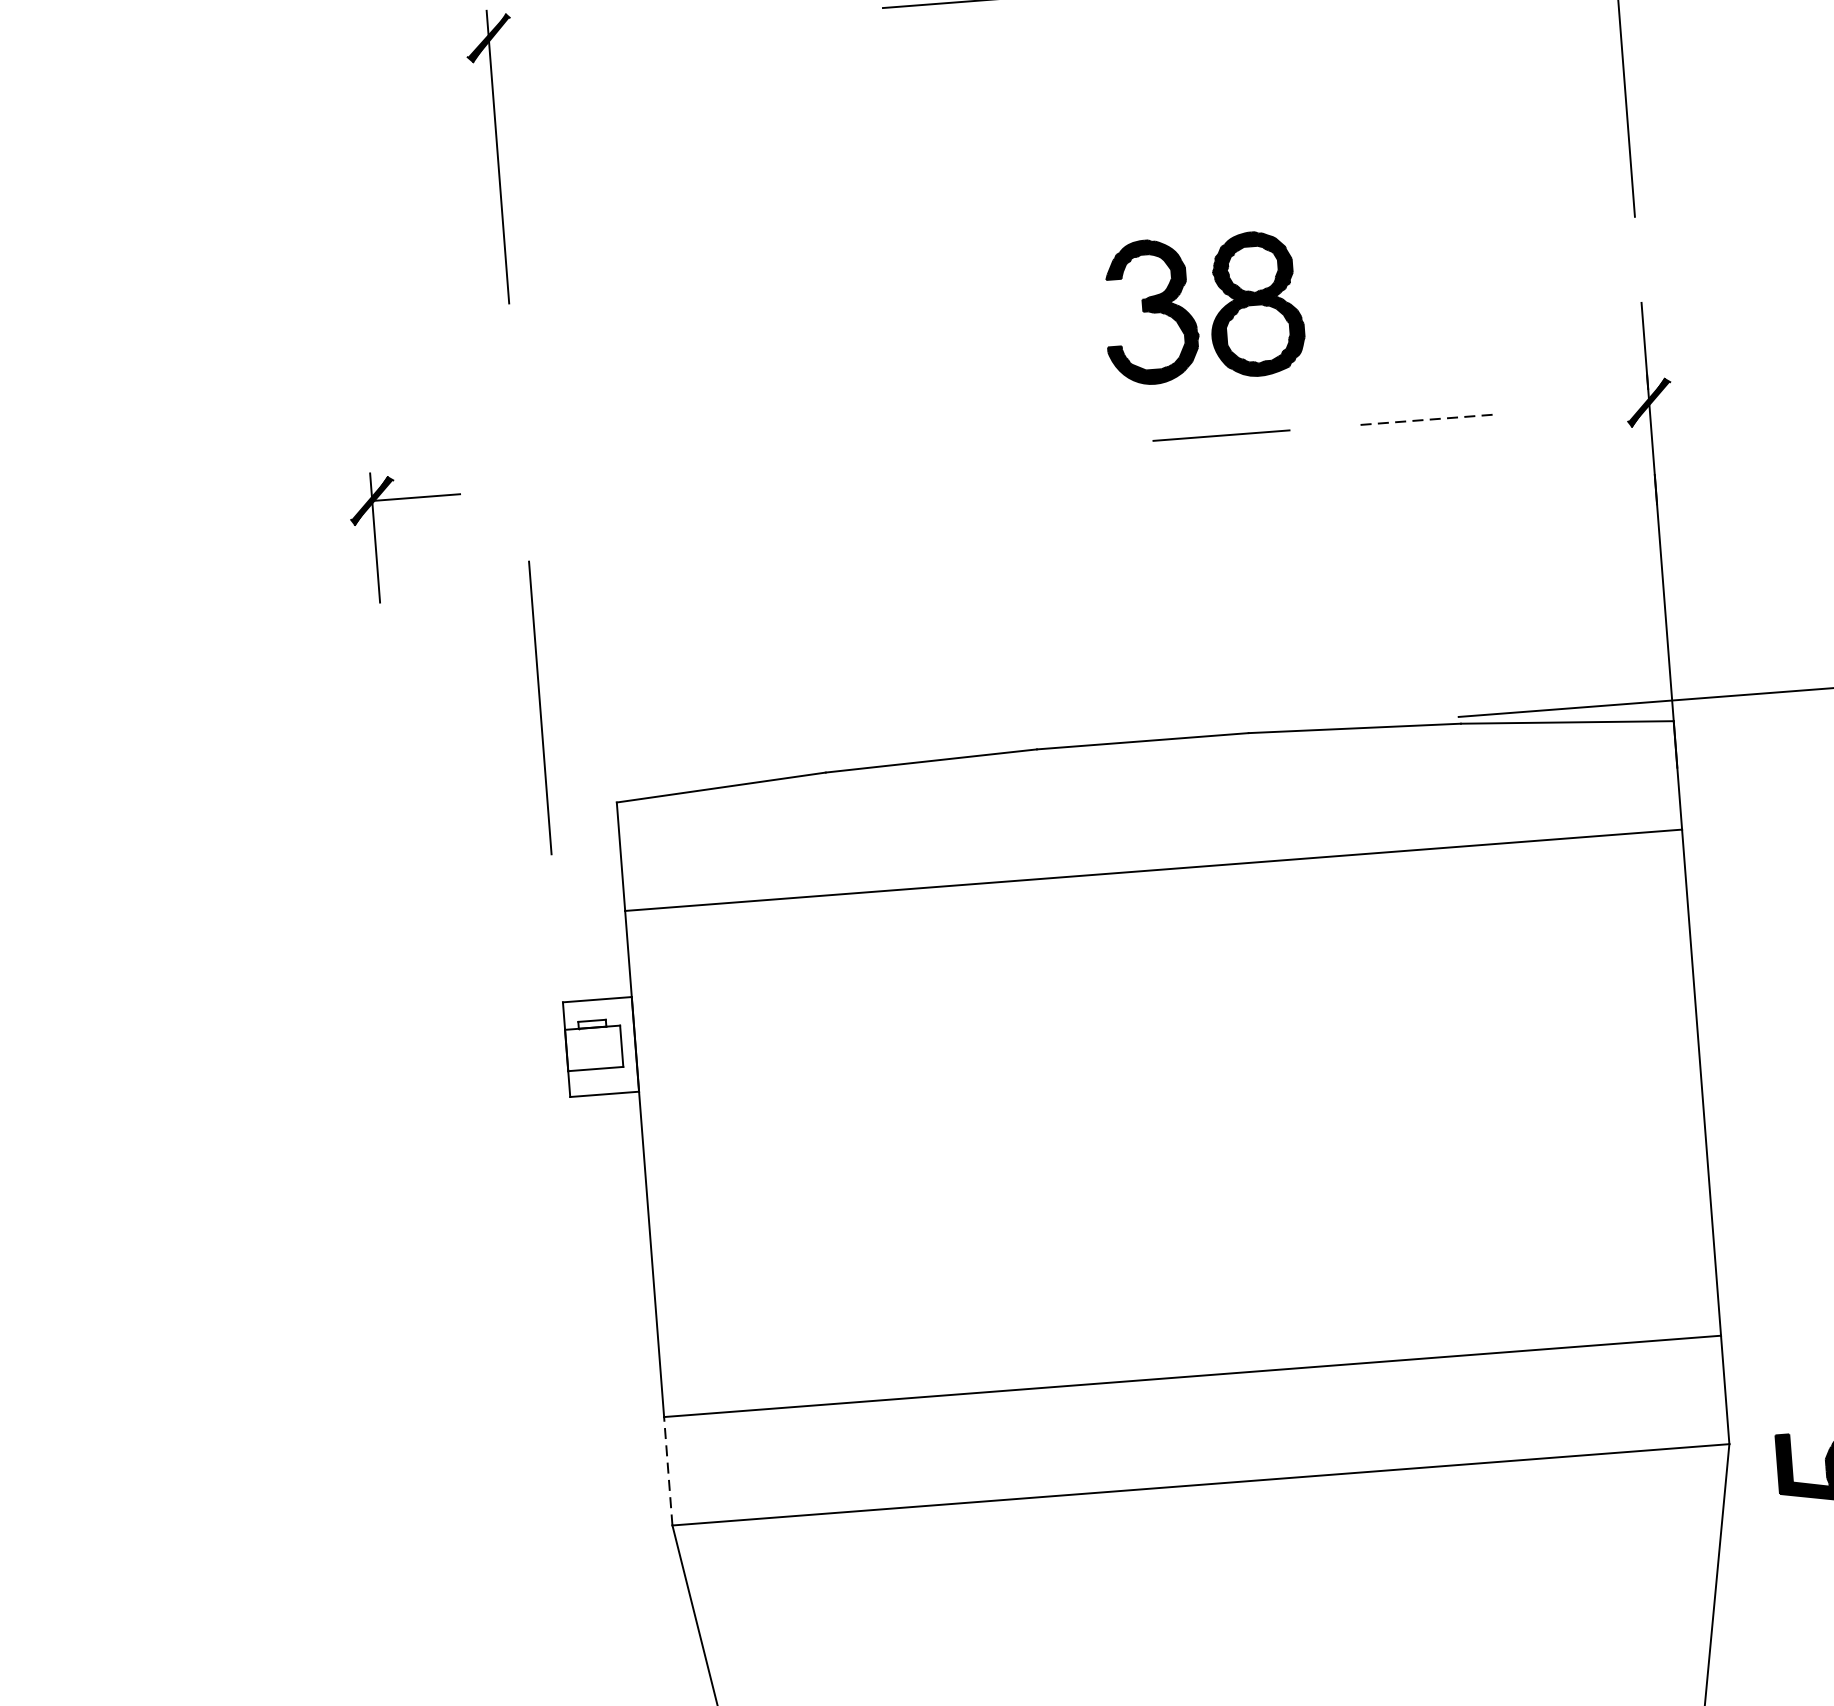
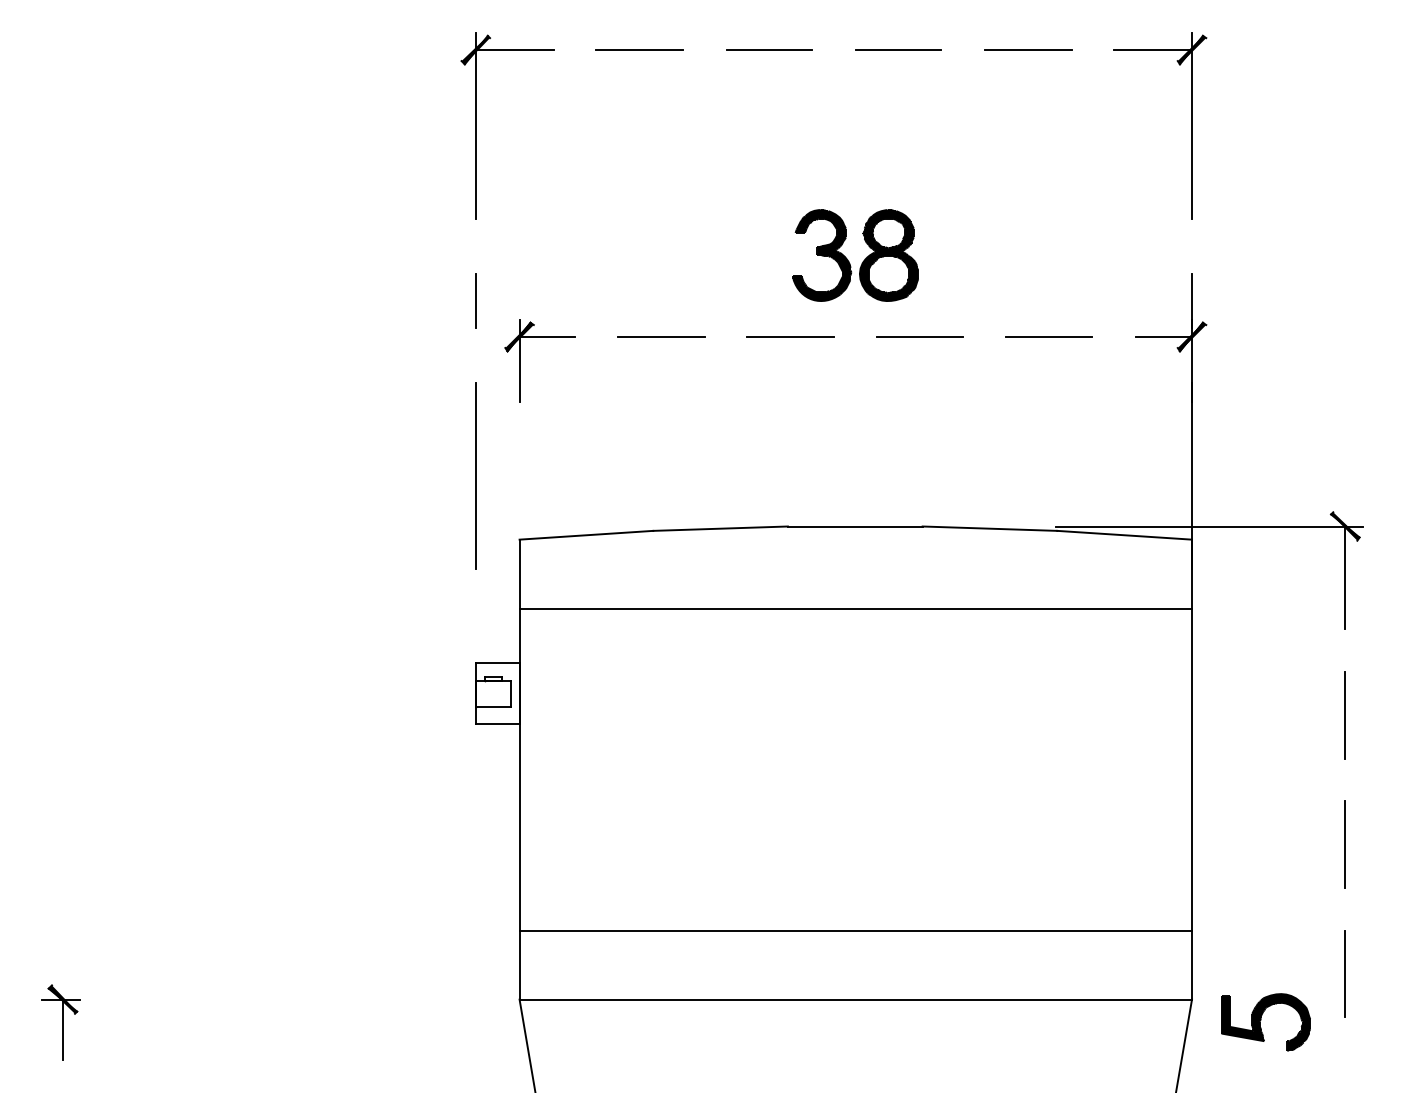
line: (746, 19) -> (639, 50), added
line: (549, 34) -> (514, 50), added
part: (1194, 318) -> (849, 261), moved
line: (1606, 406) -> (1164, 337), added
line: (1423, 420) -> (1048, 337), dashed -> solid
line: (518, 431) -> (475, 300), added
line: (1018, 451) -> (790, 337), added
line: (815, 467) -> (661, 337), added
part: (376, 537) -> (520, 360), moved
line: (668, 1470) -> (519, 964), dashed -> solid

